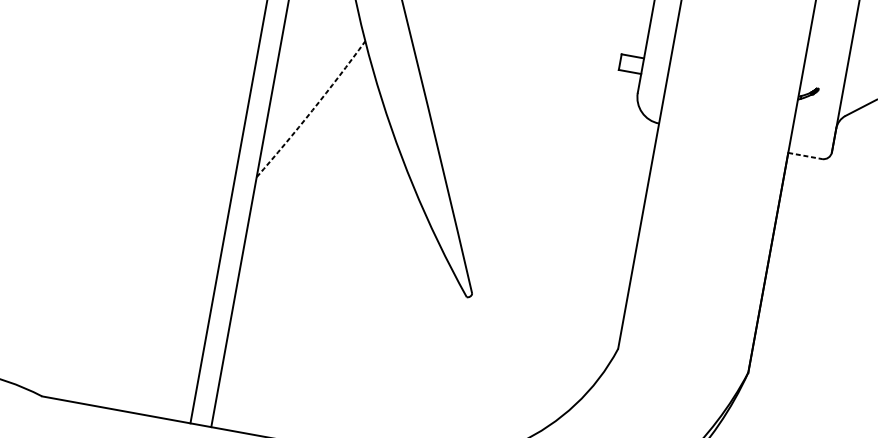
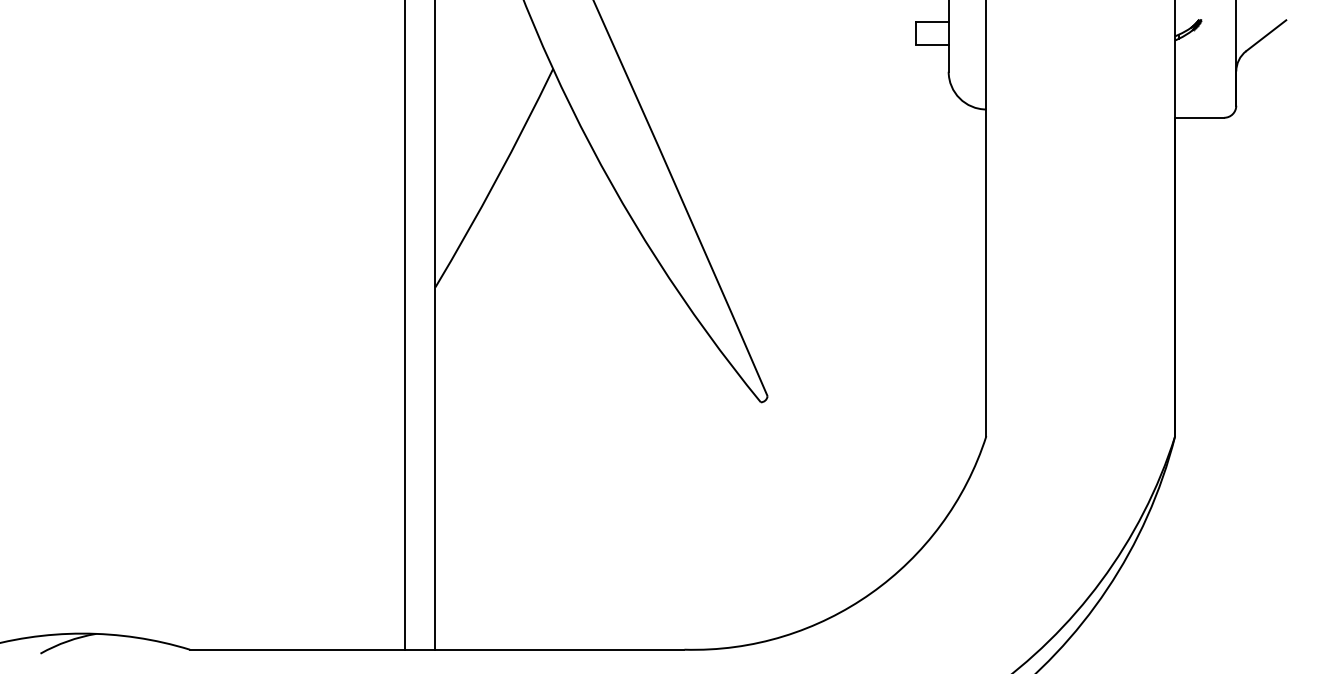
arc: (312, 110) -> (496, 179), dashed -> solid
line: (805, 155) -> (1199, 117), dashed -> solid

